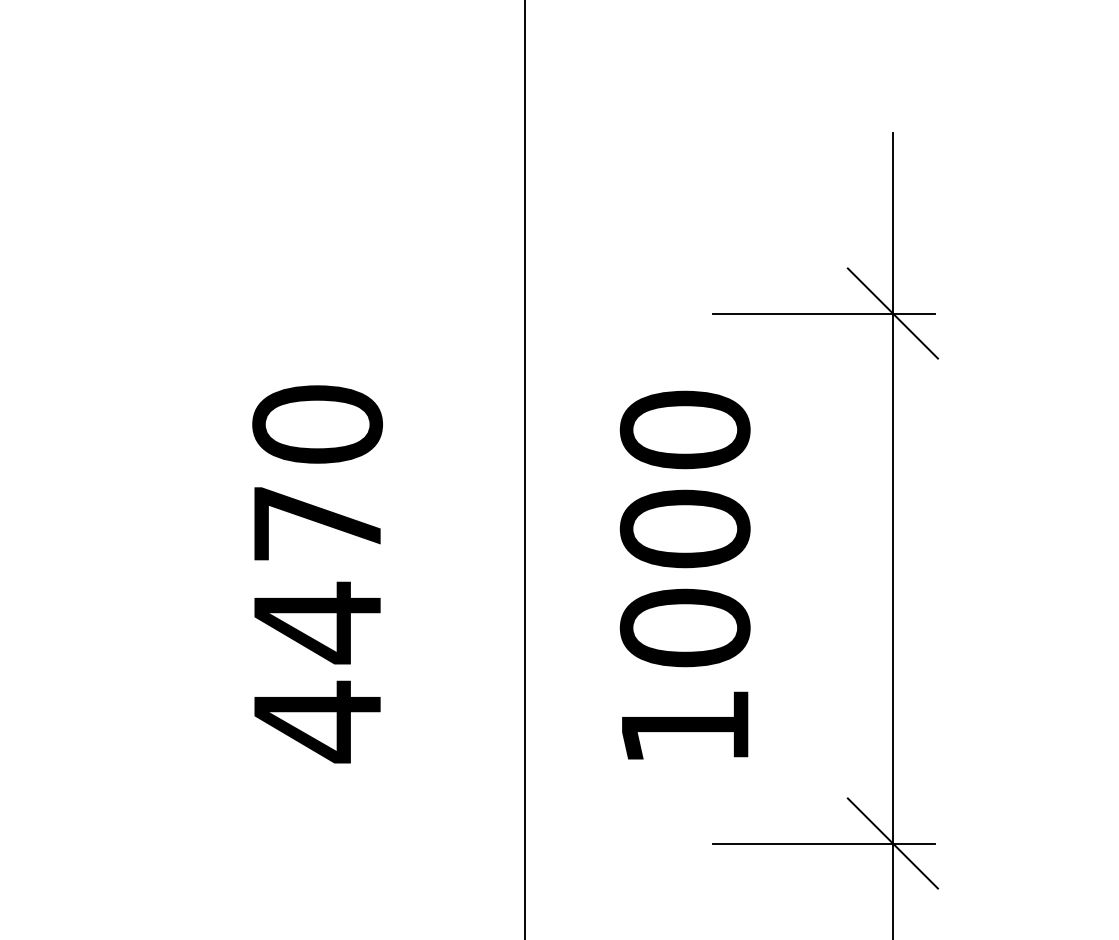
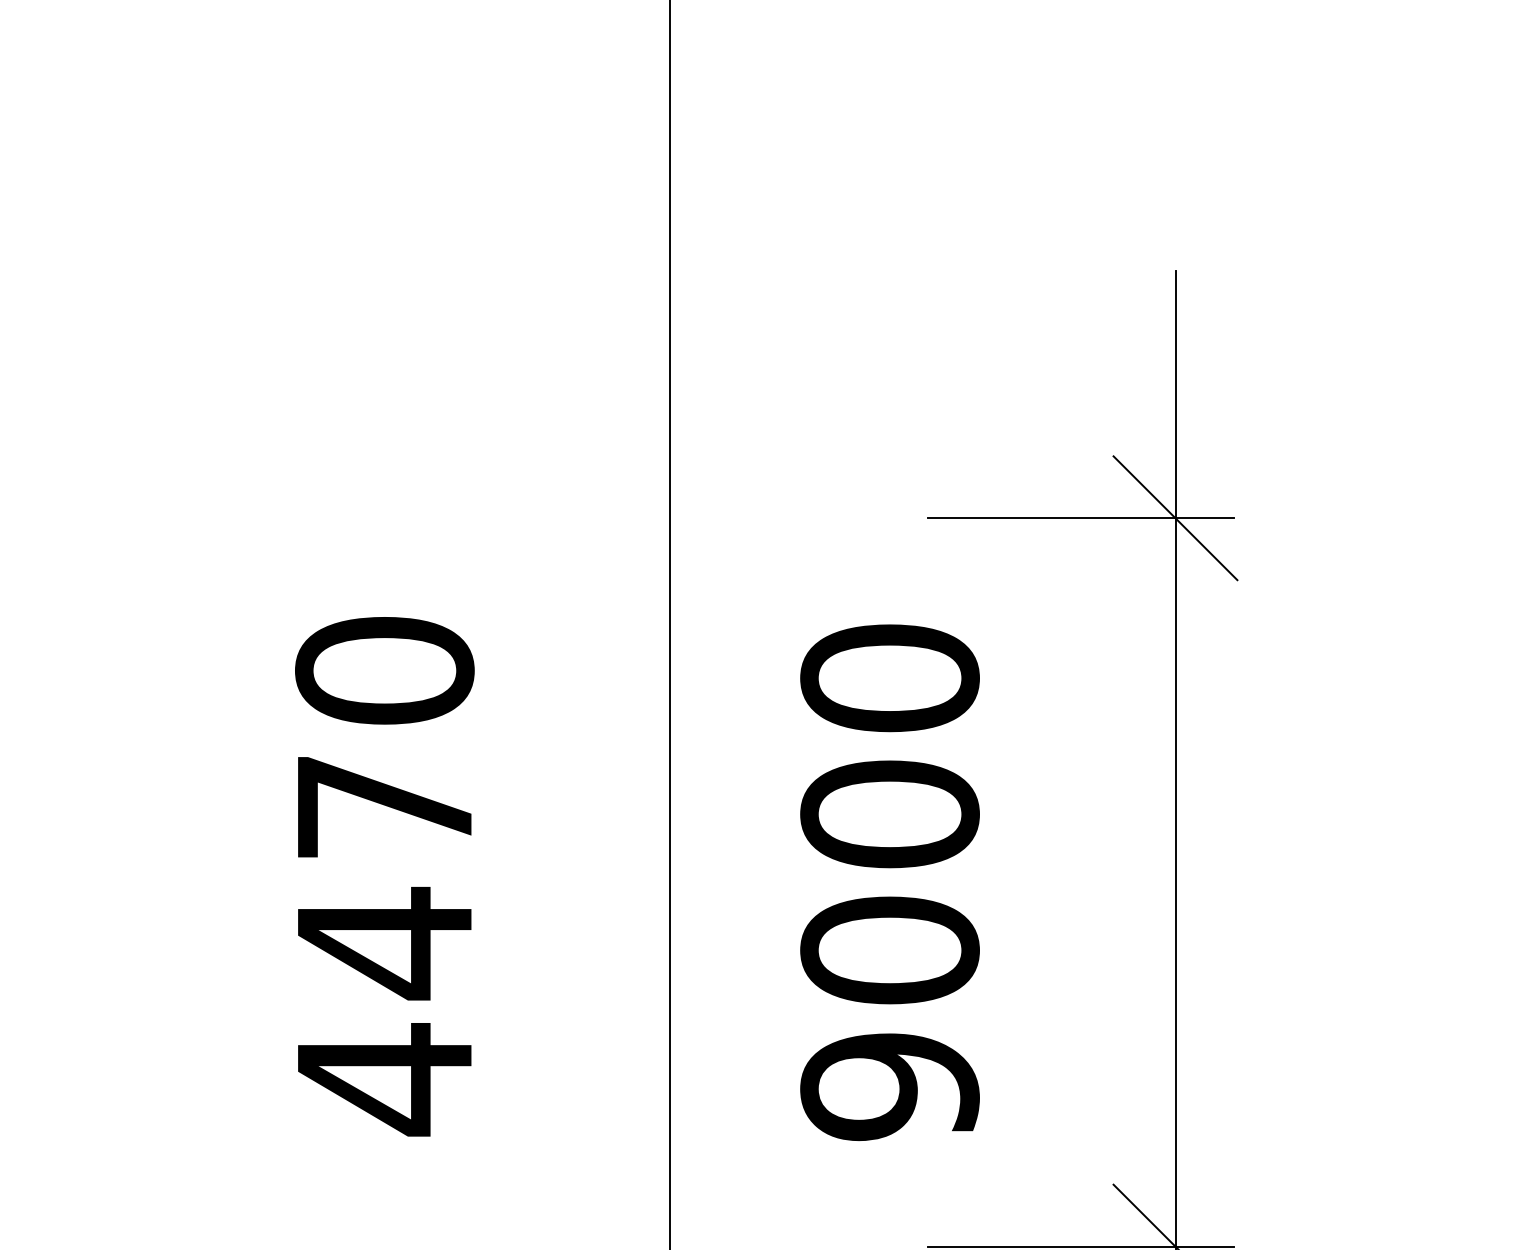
text: (684, 727) -> (889, 1087), 1000 -> 9000

